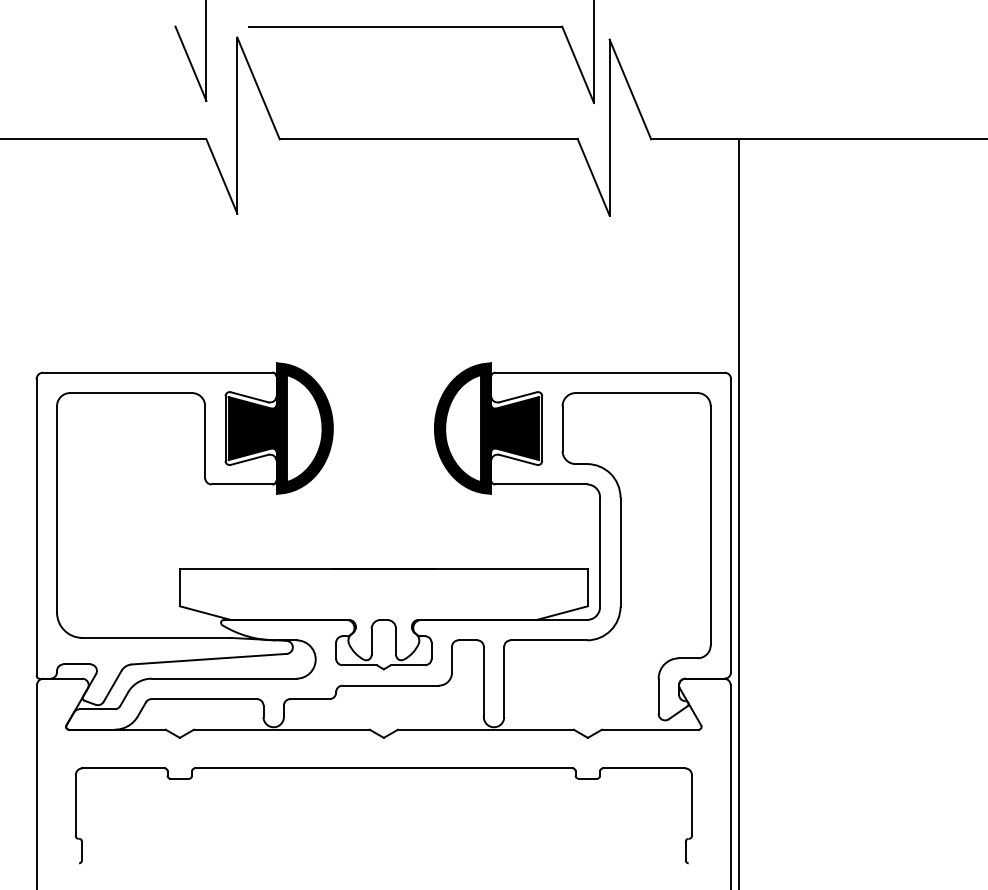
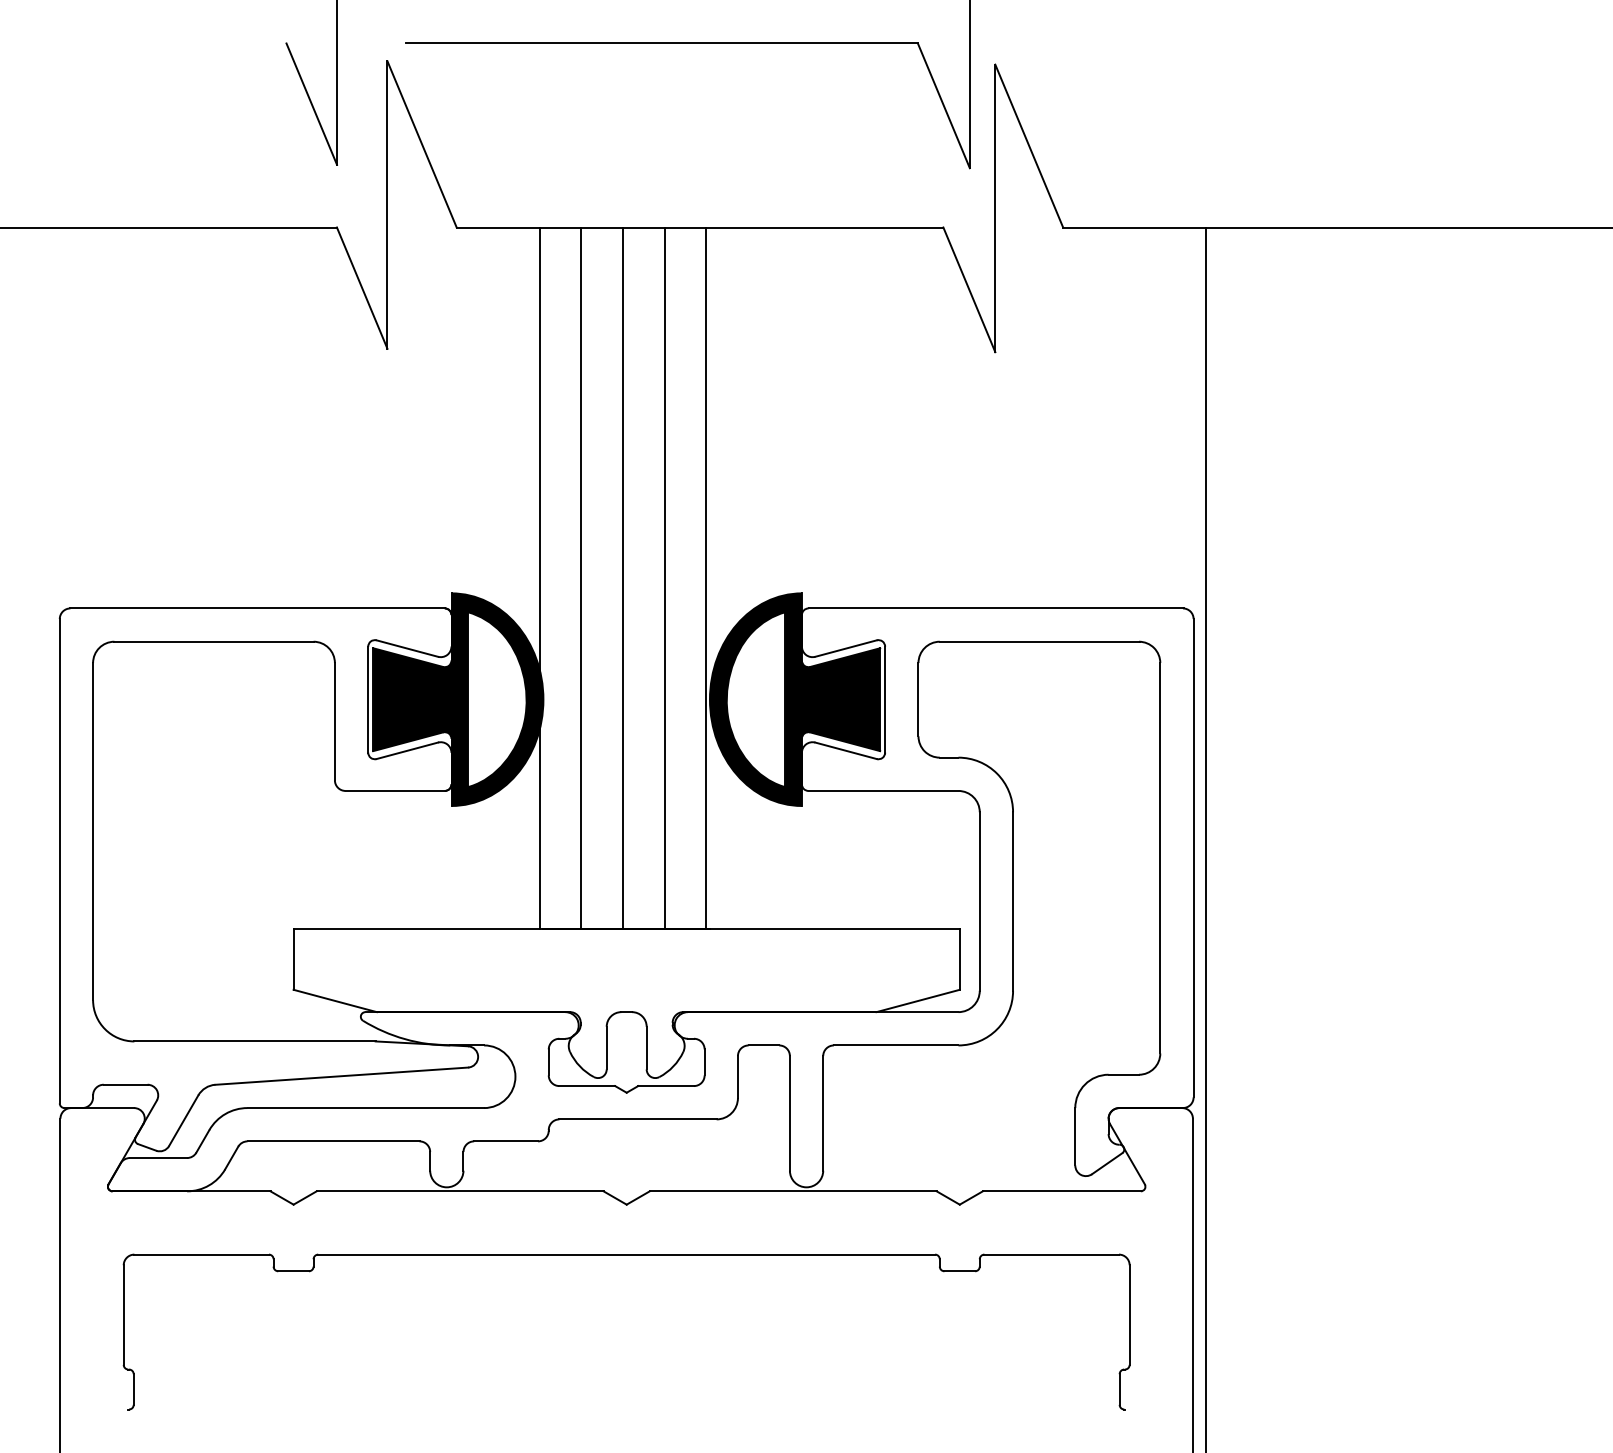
line: (330, 353) -> (539, 577), added
line: (356, 353) -> (582, 577), added
line: (381, 353) -> (622, 577), added
line: (407, 353) -> (665, 577), added
line: (432, 353) -> (706, 577), added

